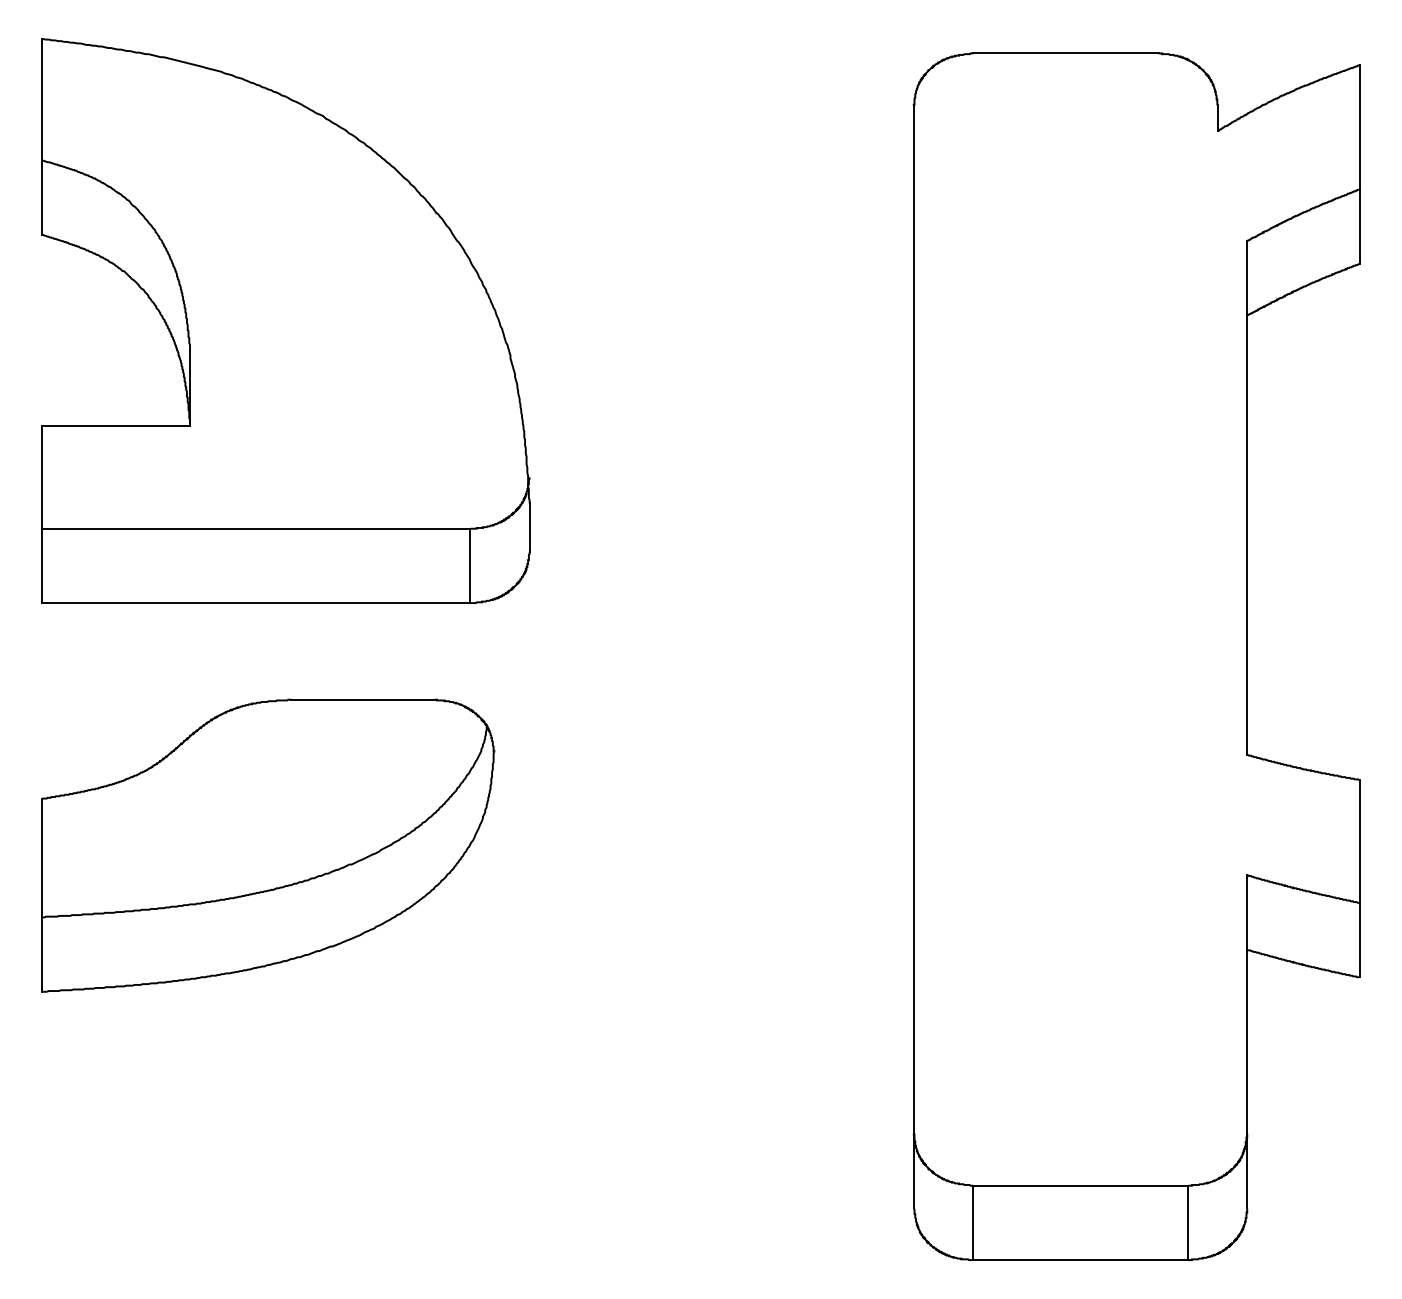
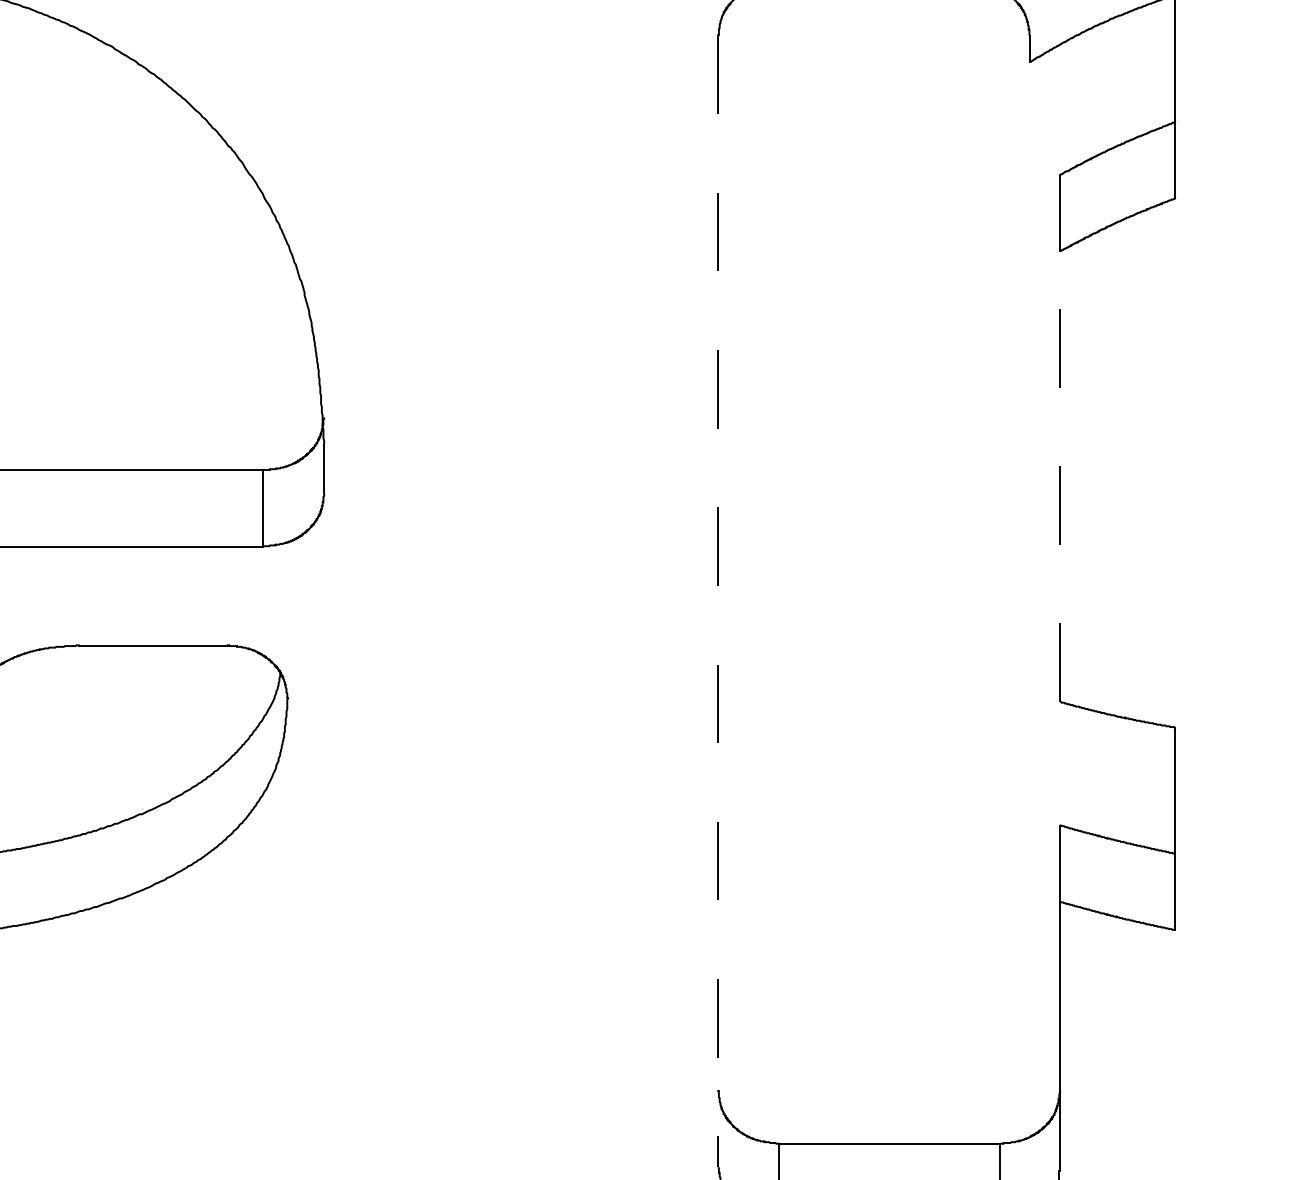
line: (1247, 535) -> (1060, 476), solid -> dashed
line: (914, 656) -> (718, 601), solid -> dashed

